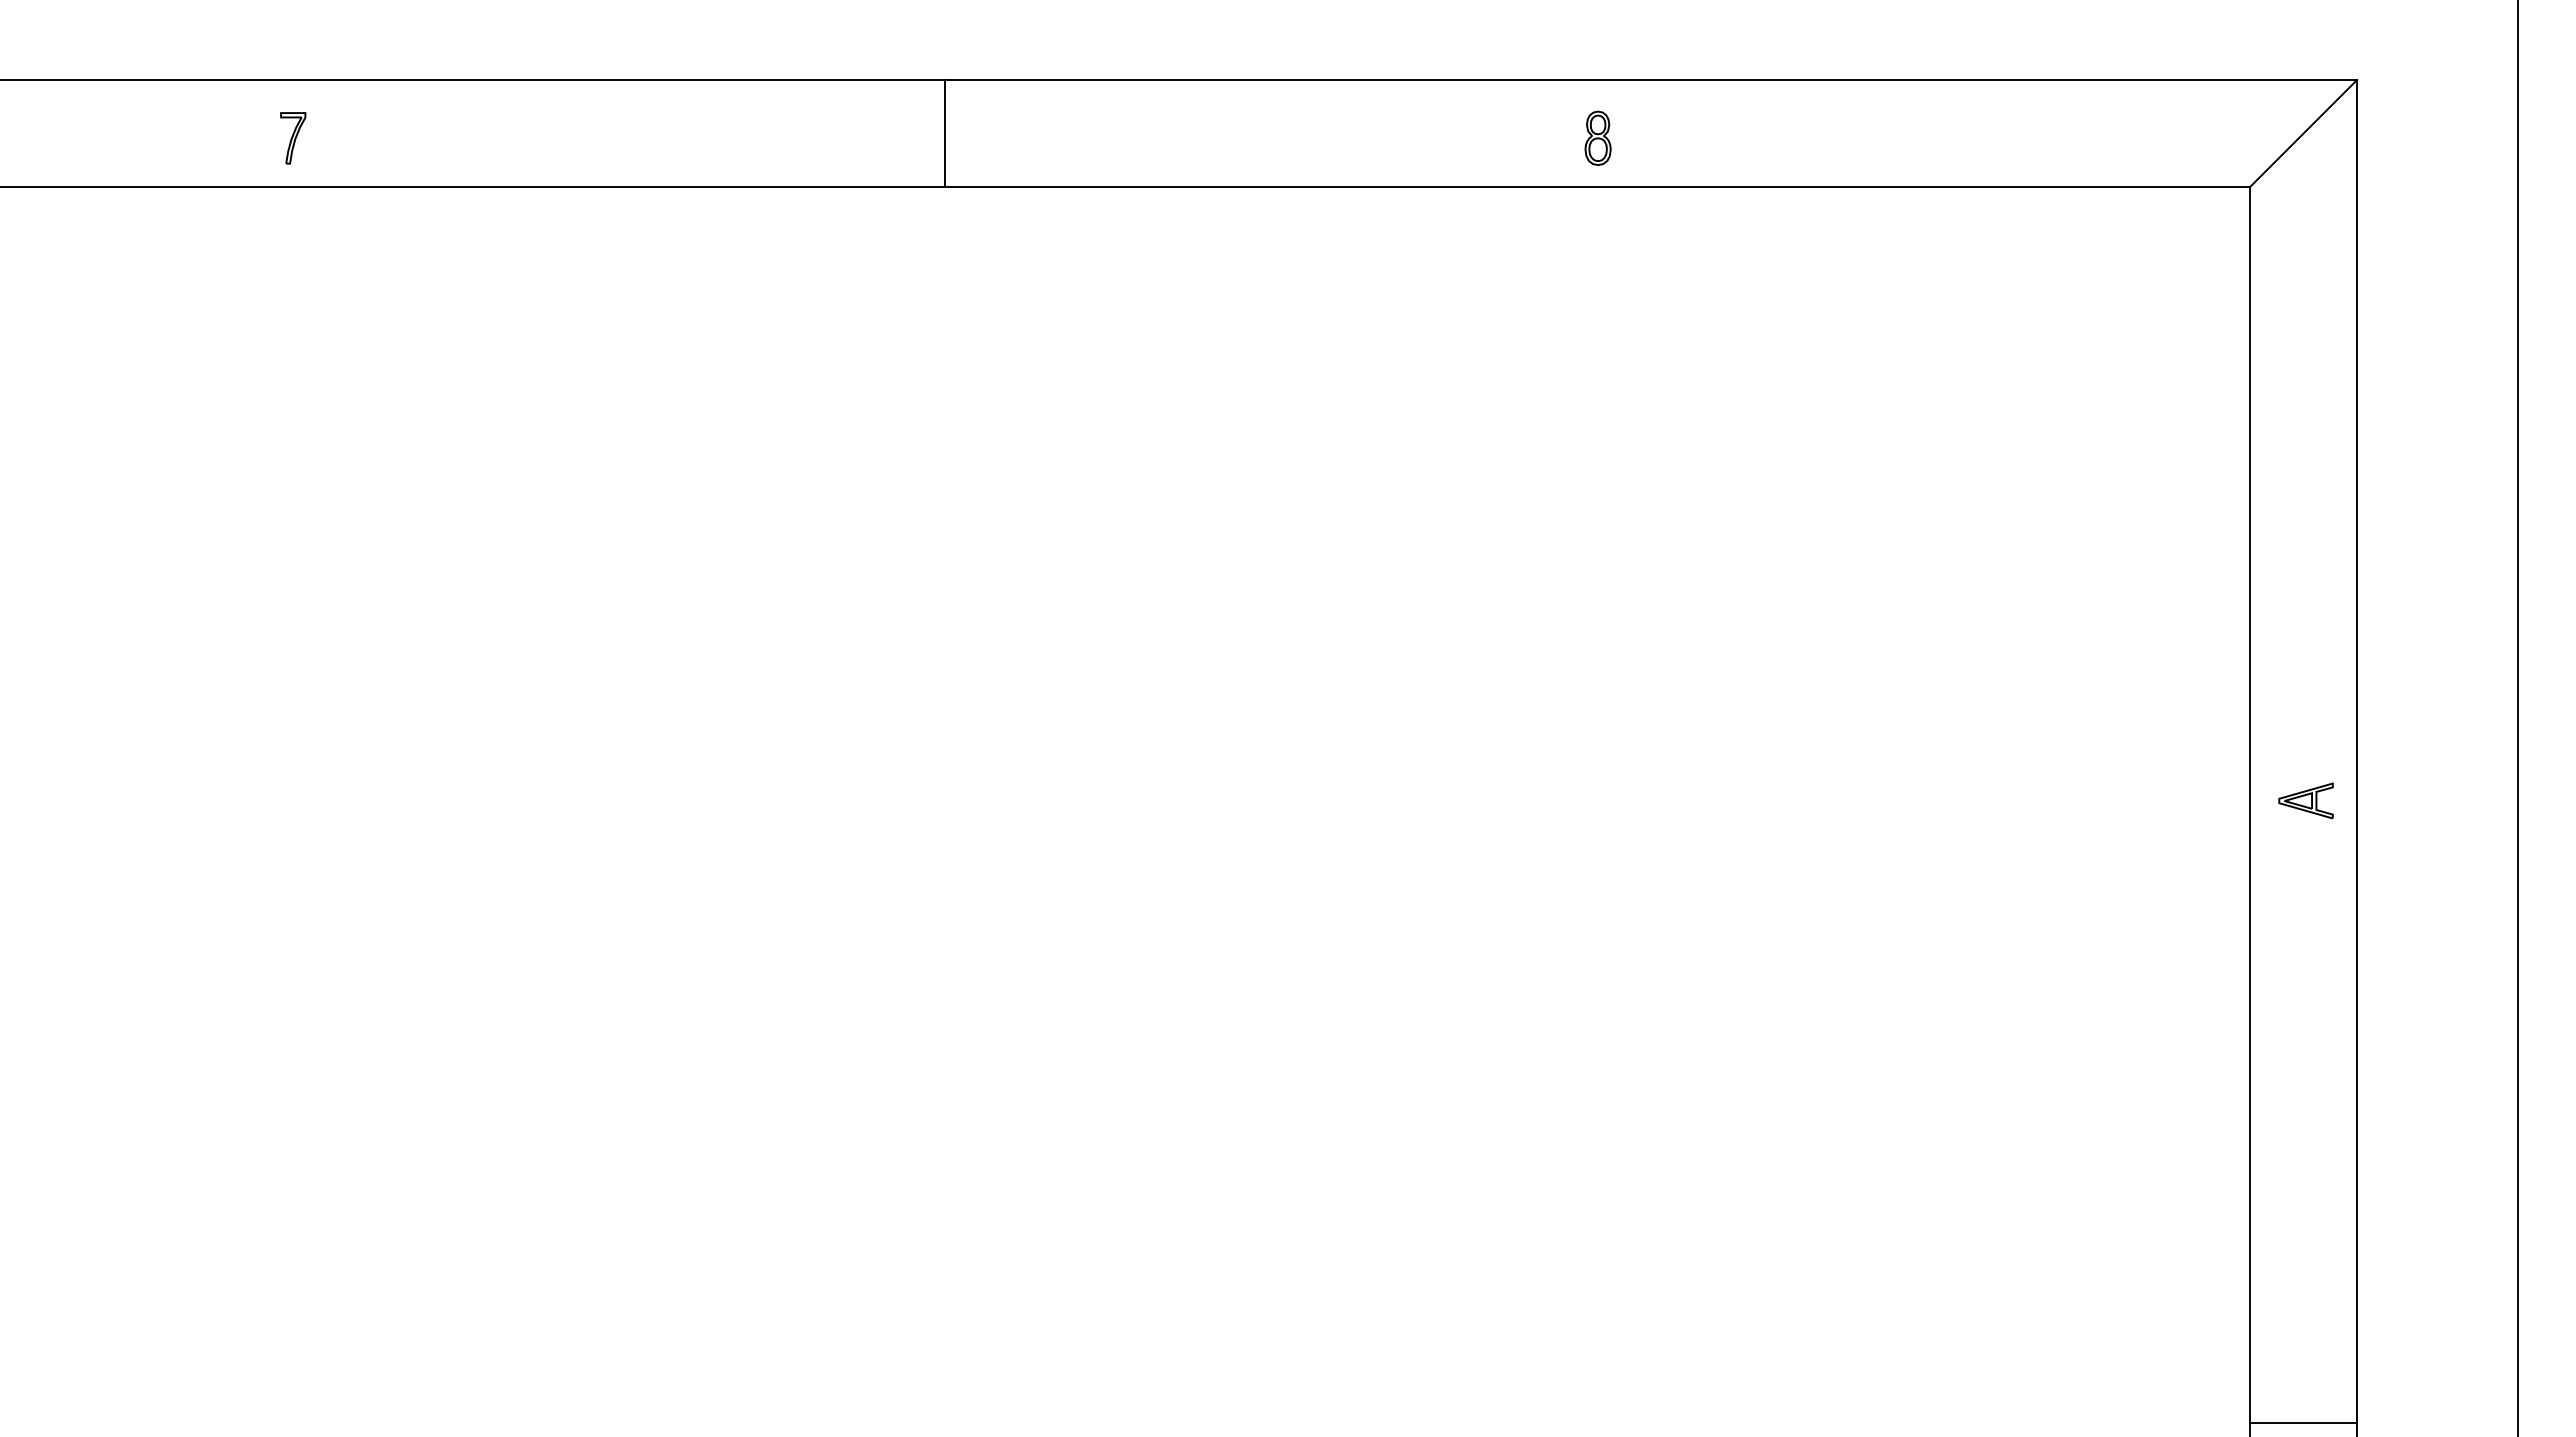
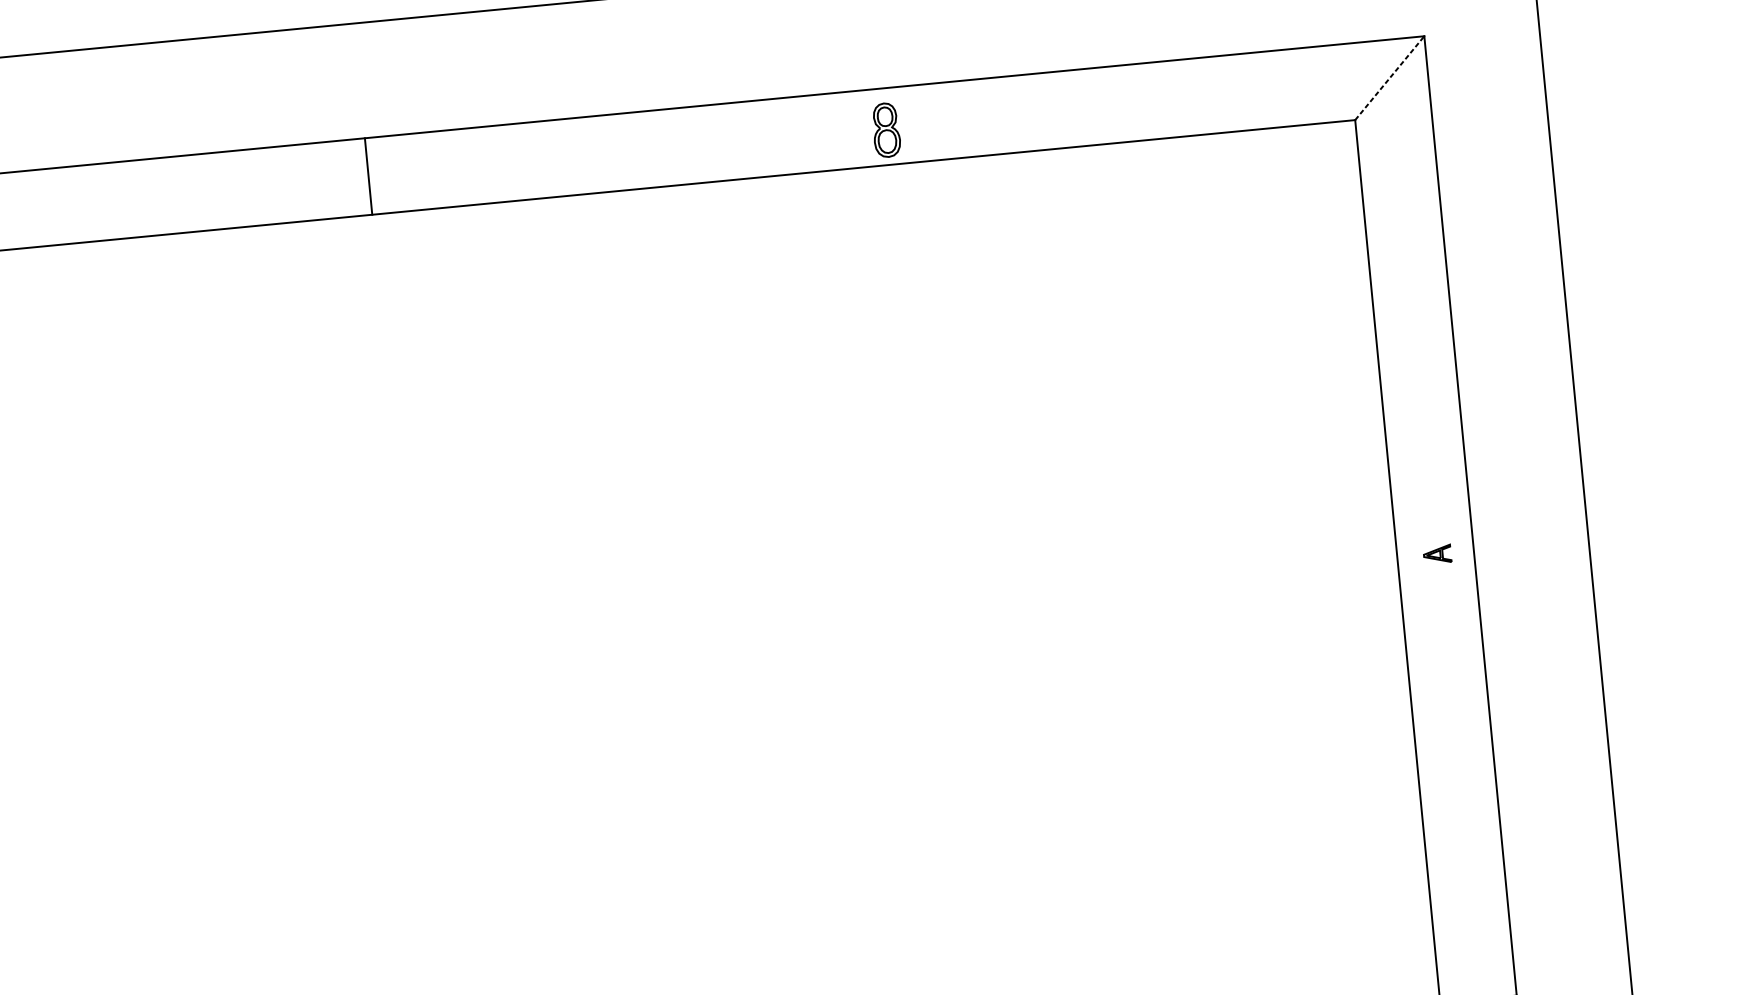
line: (944, 133) -> (368, 176), moved
line: (2303, 133) -> (1389, 78), solid -> dashed
part: (1597, 137) -> (885, 129), size x1.4
part: (2305, 800) -> (1437, 554), size x0.7

